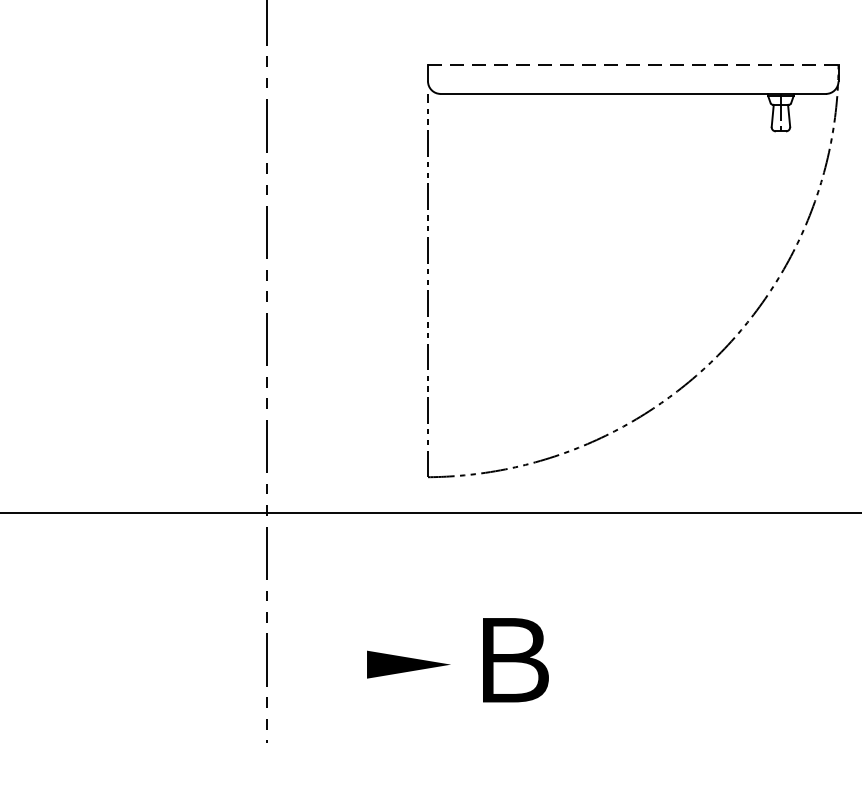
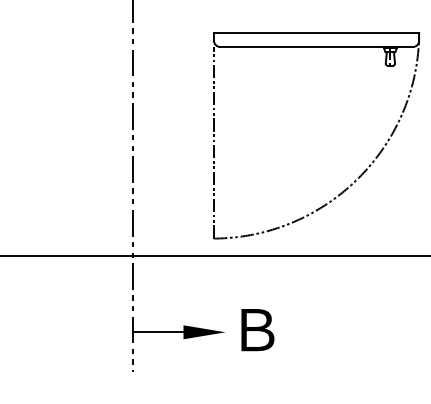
line: (633, 64) -> (316, 32), dashed -> solid
line: (316, 665) -> (158, 332), added

